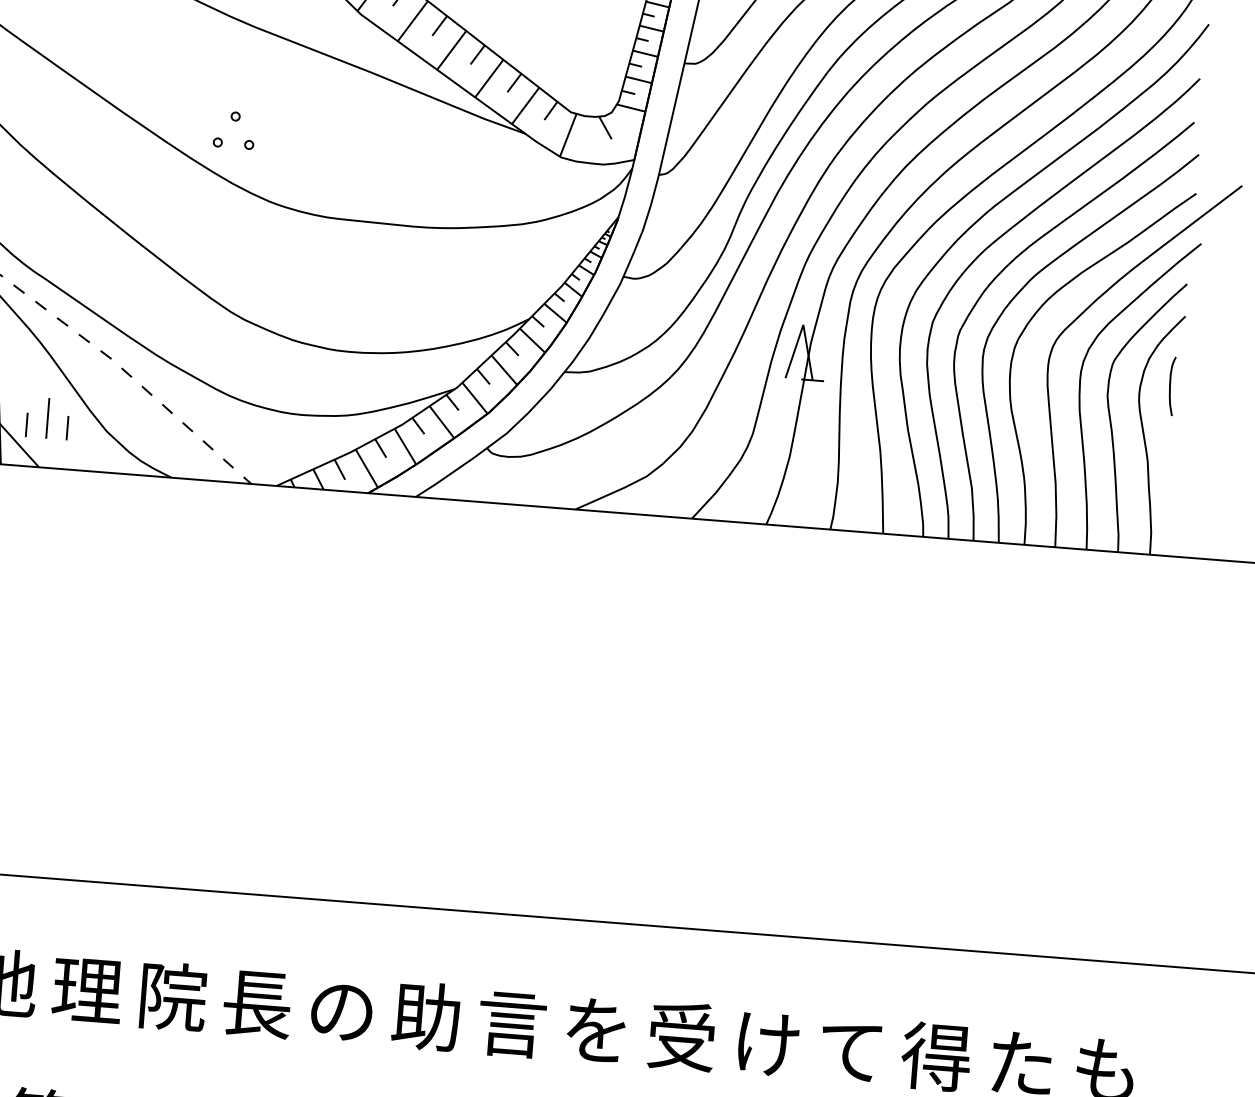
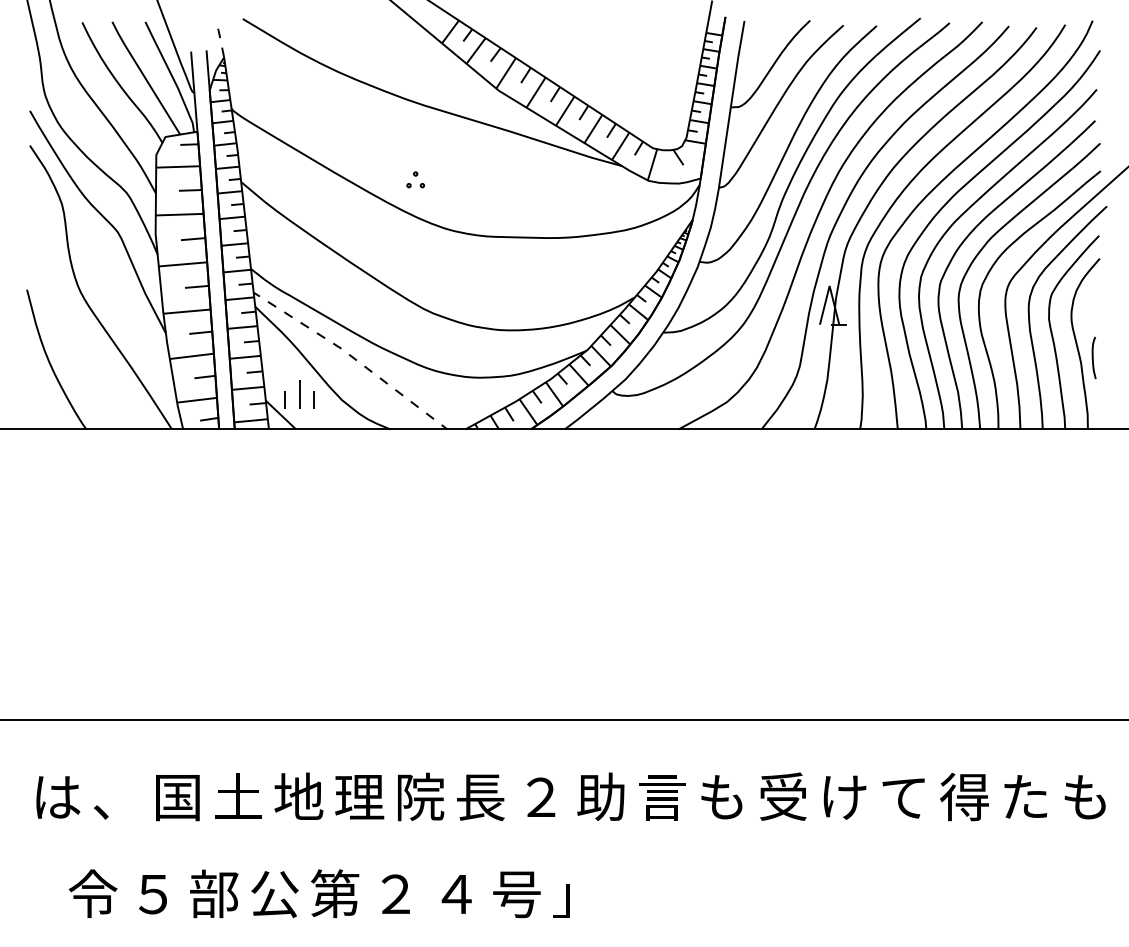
part: (234, 129) -> (415, 179), size x0.6
curve: (1171, 385) -> (1093, 357), moved
text: (341, 1010) -> (540, 797), の -> ２
text: (595, 1029) -> (721, 796), を -> も

